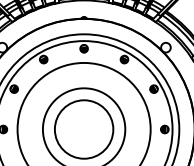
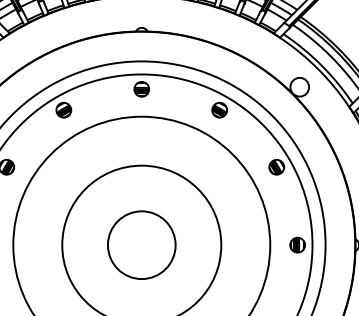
circle: (83, 129) -> (140, 245), size x0.6

